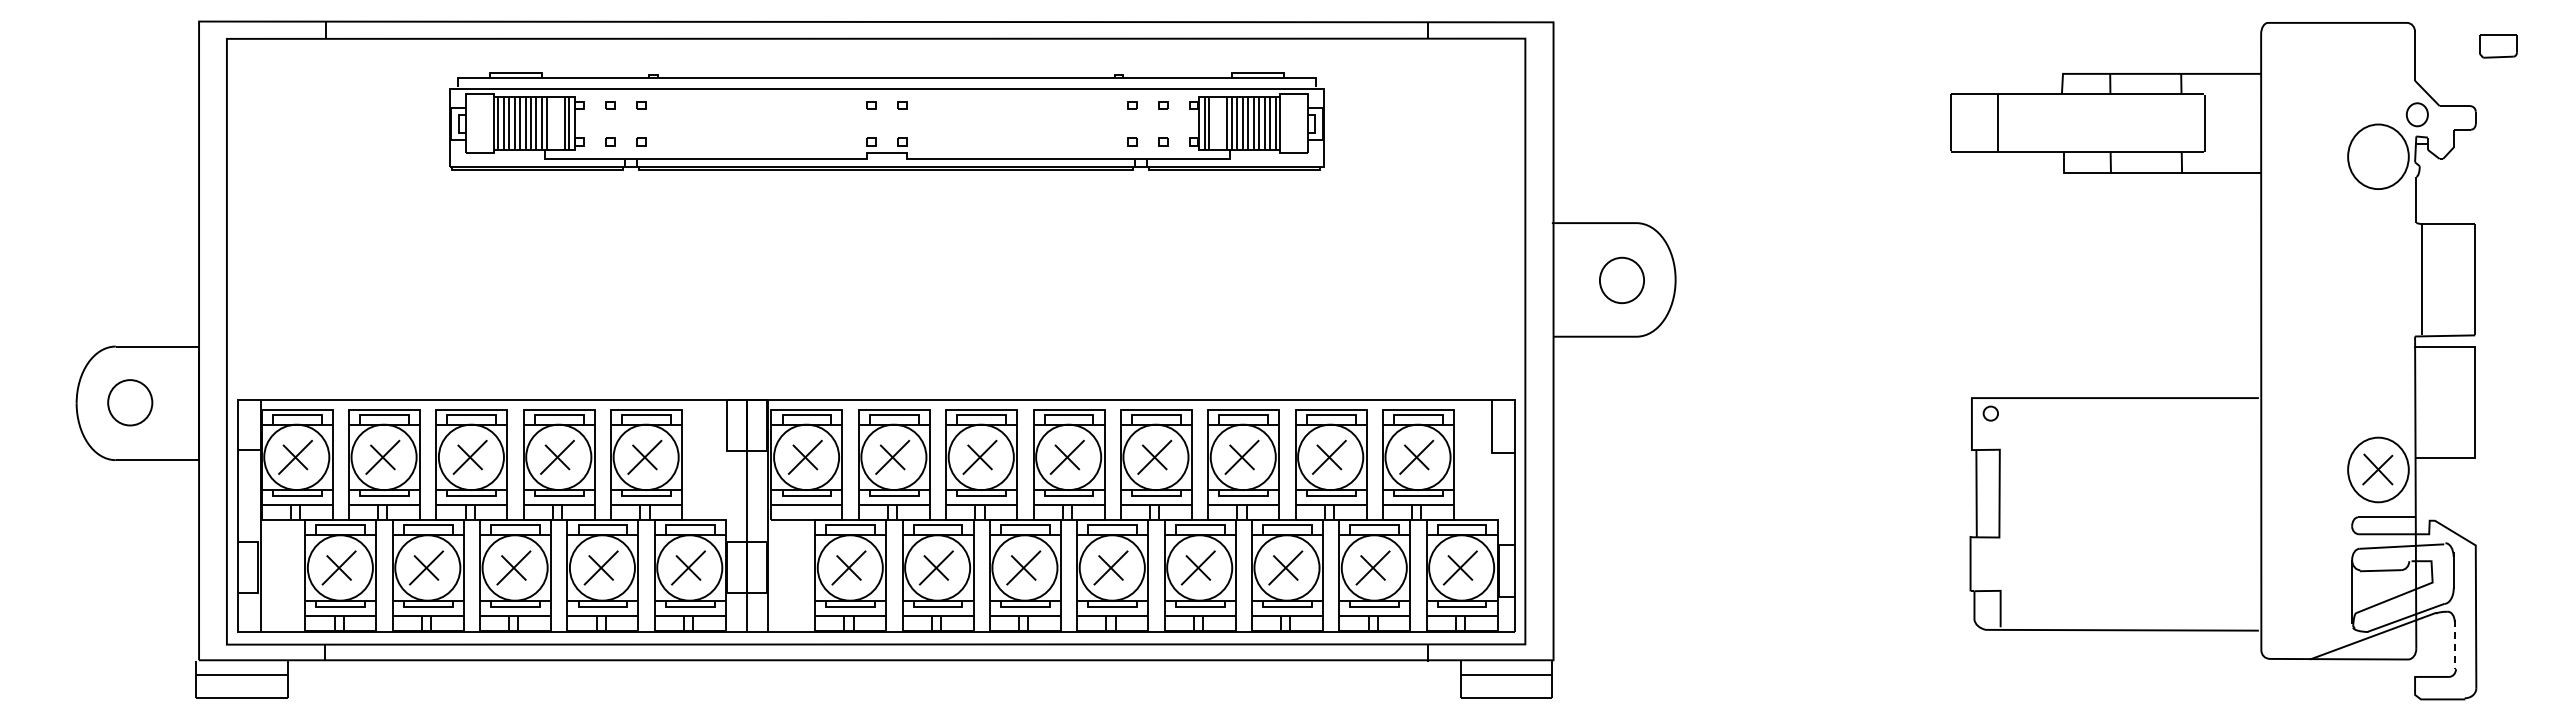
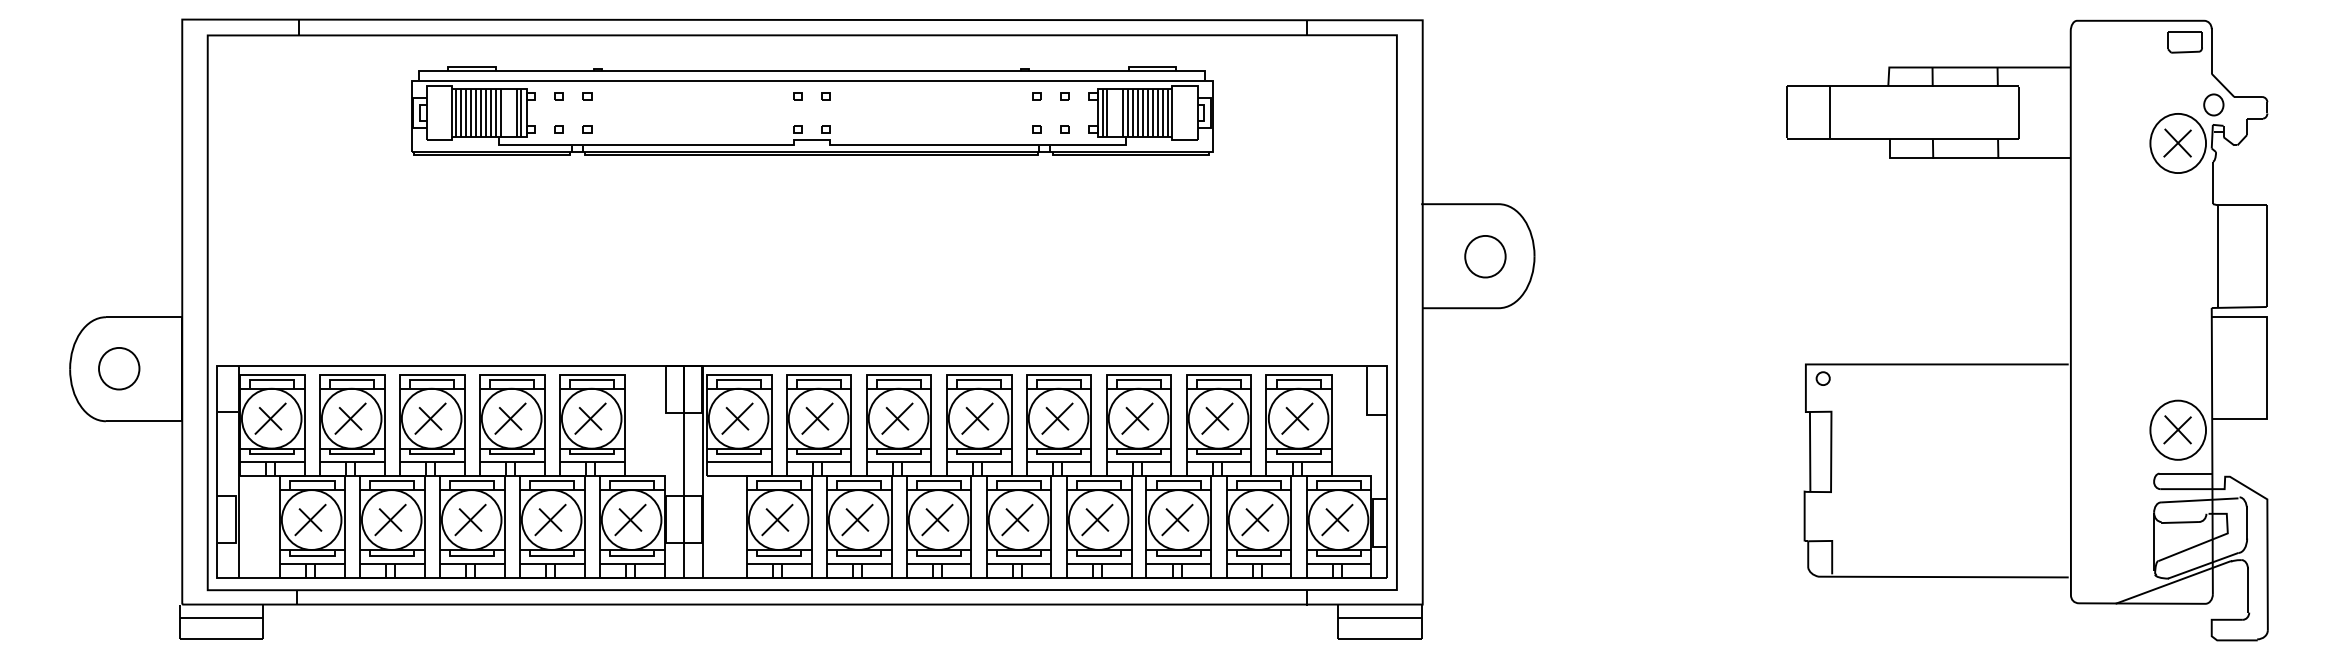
part: (2497, 46) -> (2184, 42), moved
part: (2377, 155) -> (2177, 142), added
line: (2455, 644) -> (2248, 590), dashed -> solid

